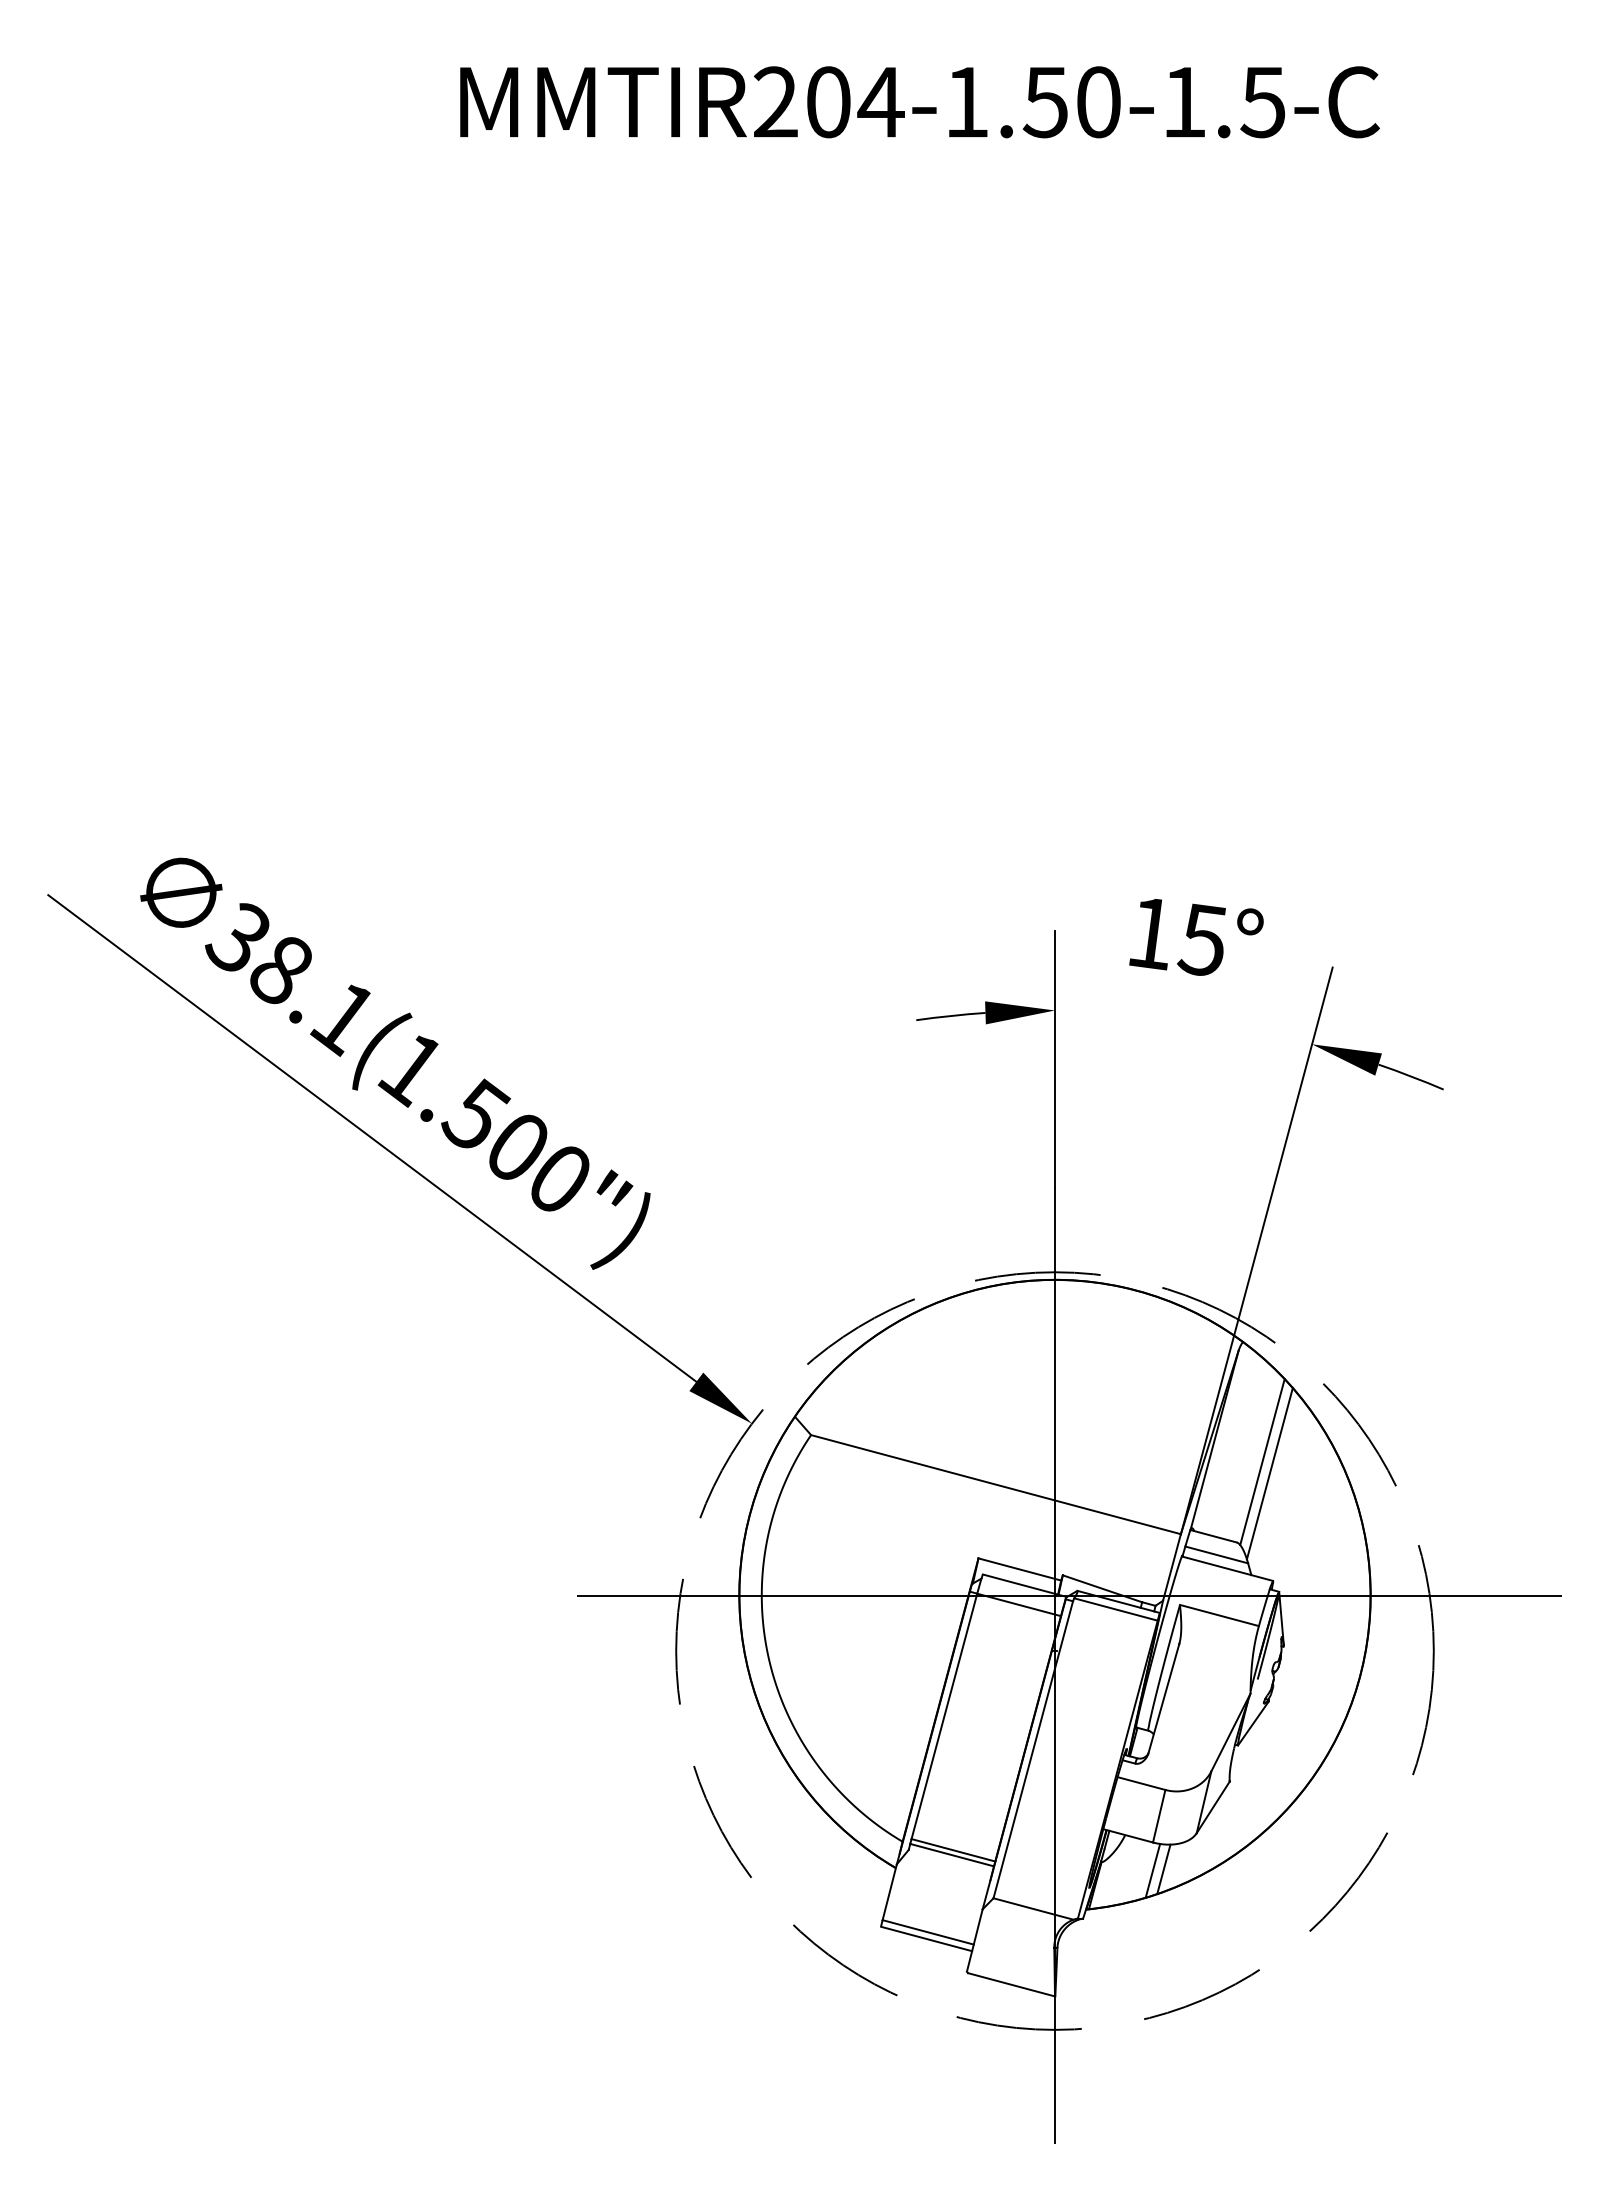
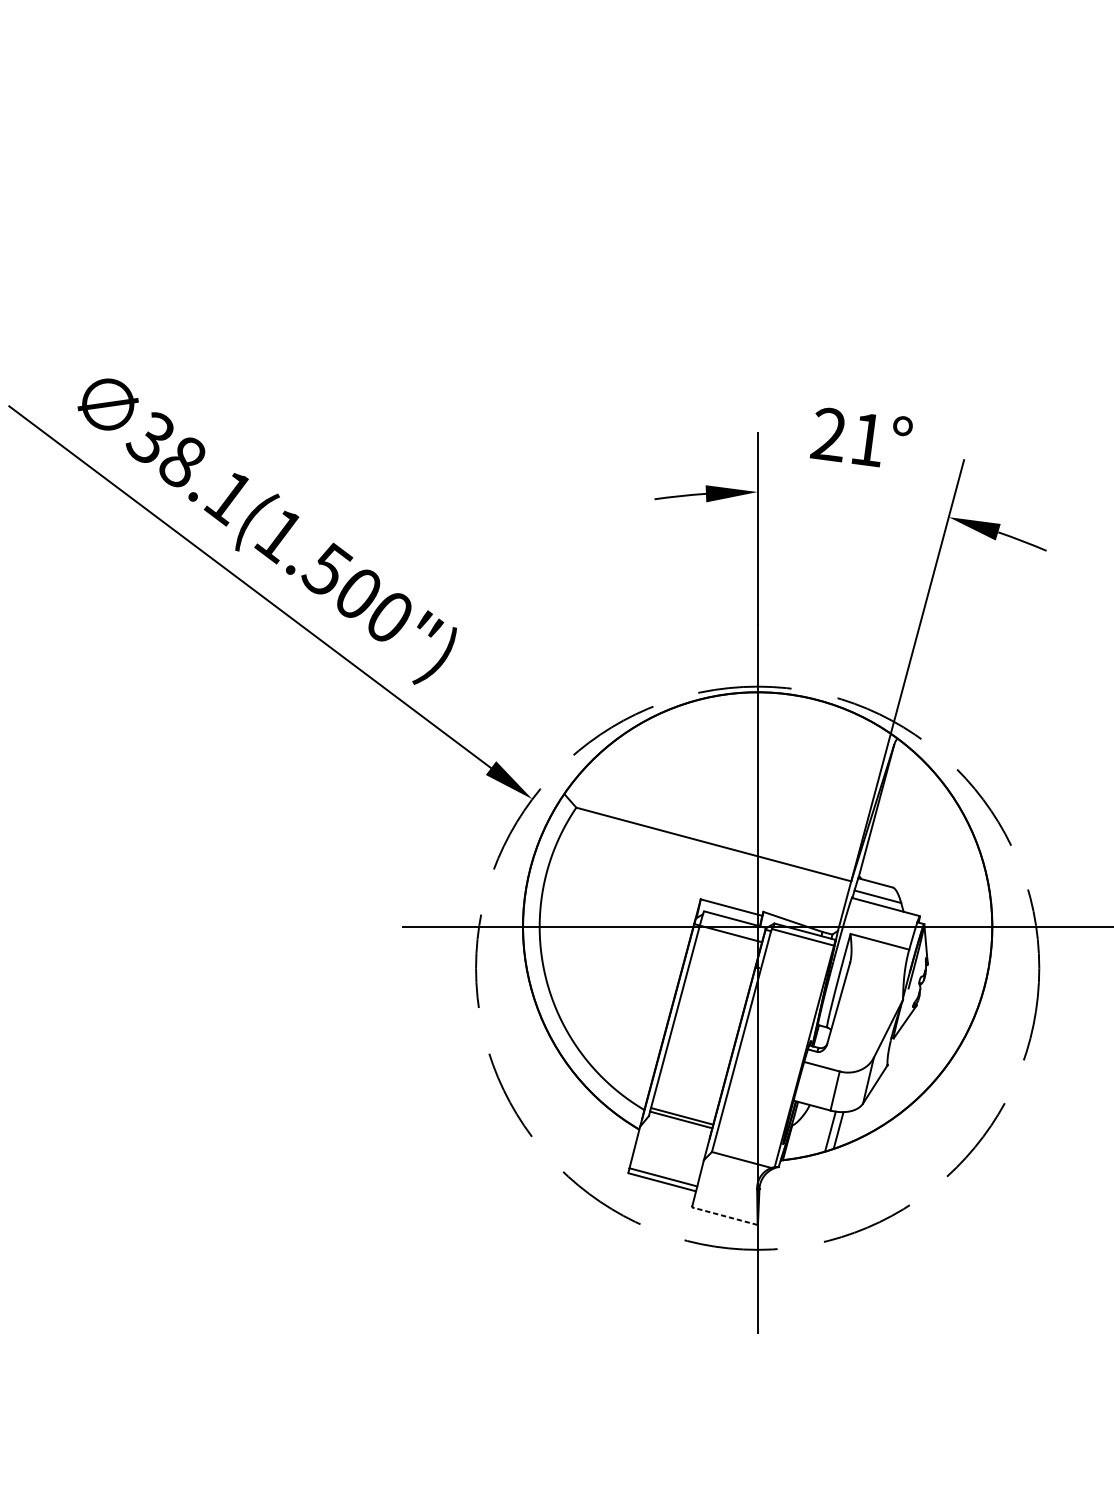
text: (1175, 937) -> (847, 437), 15° -> 21°
line: (1262, 1462) -> (911, 828), removed
line: (1269, 1473) -> (917, 836), removed
line: (1011, 1984) -> (725, 1216), solid -> dashed

